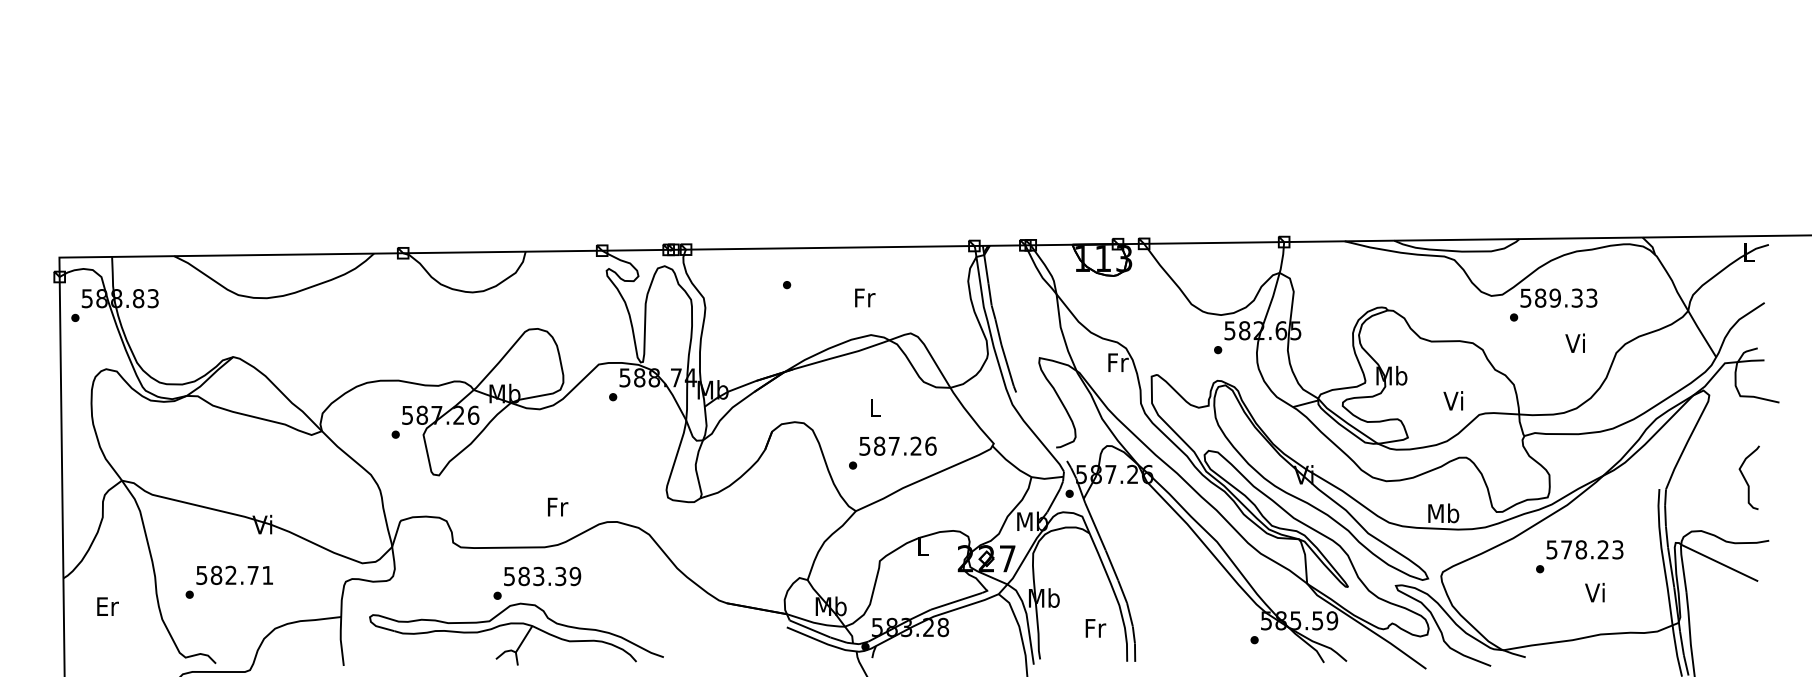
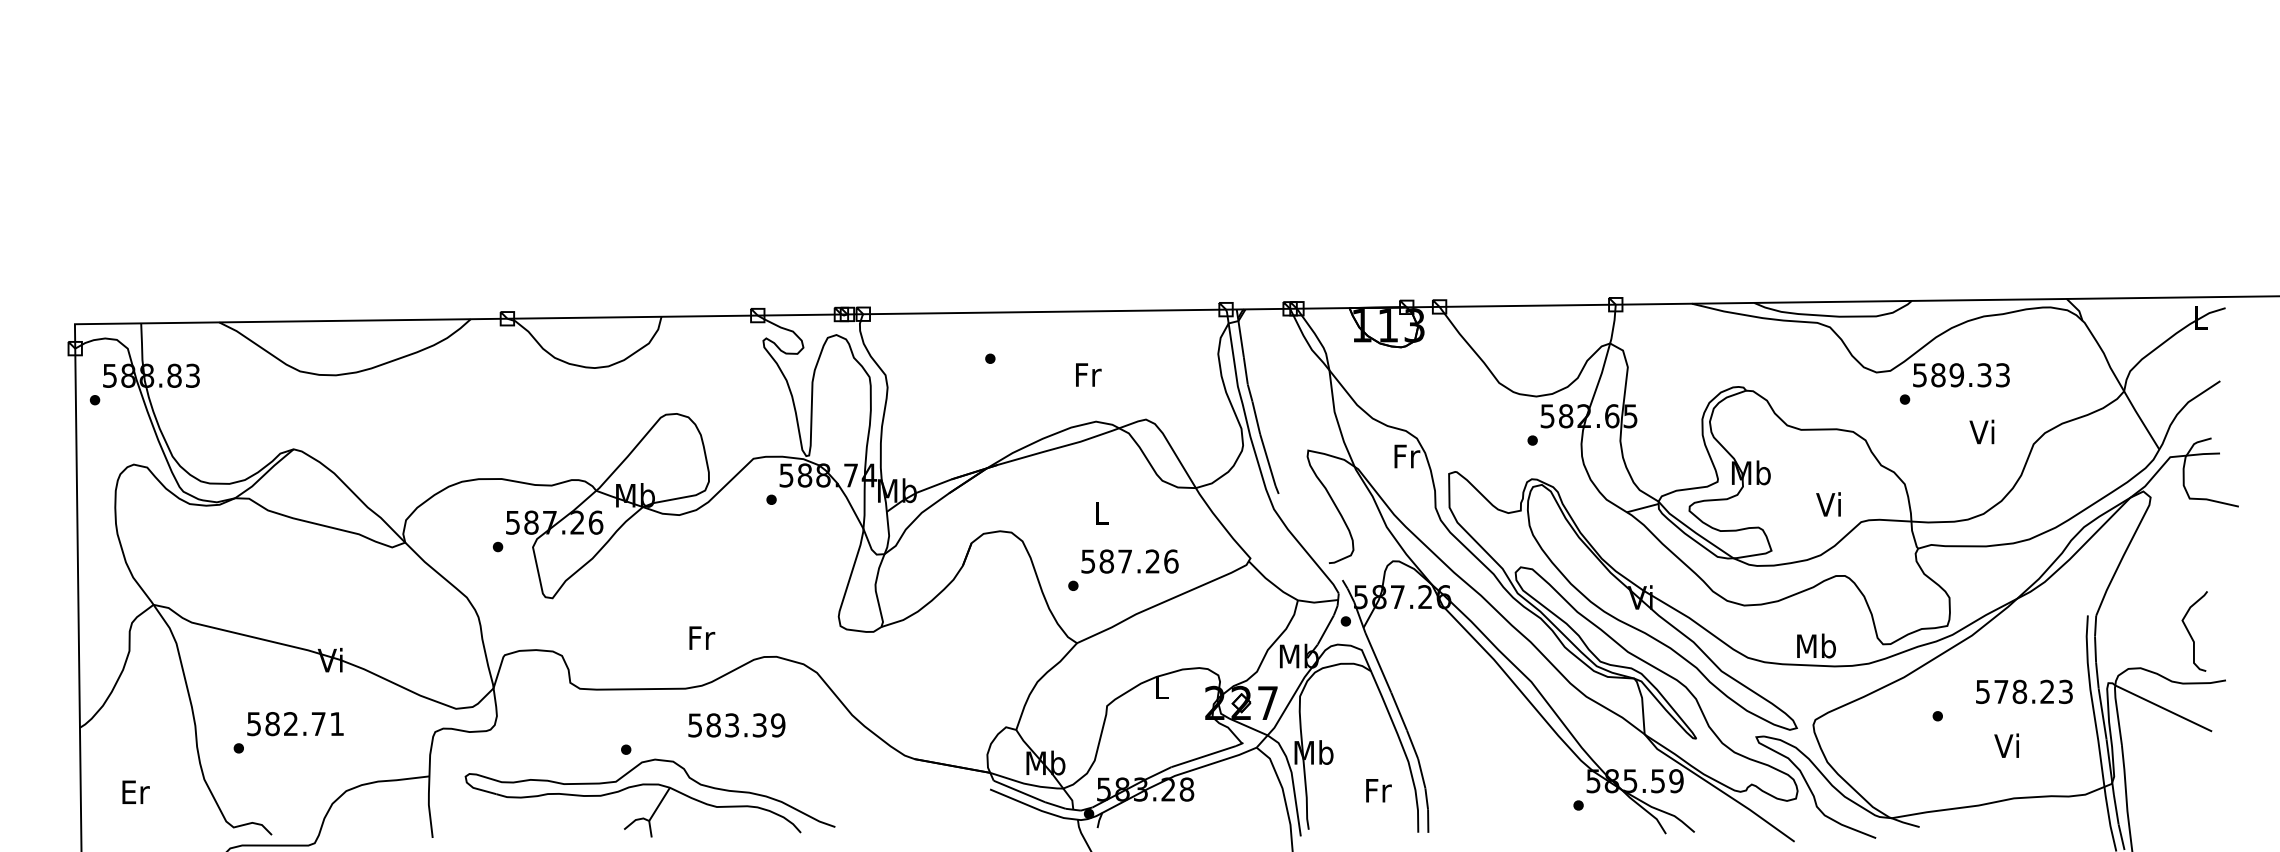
curve: (1746, 479) -> (2191, 633), moved
text: (1584, 549) -> (2023, 691), moved
text: (542, 576) -> (736, 725), moved
text: (107, 606) -> (135, 792), moved

